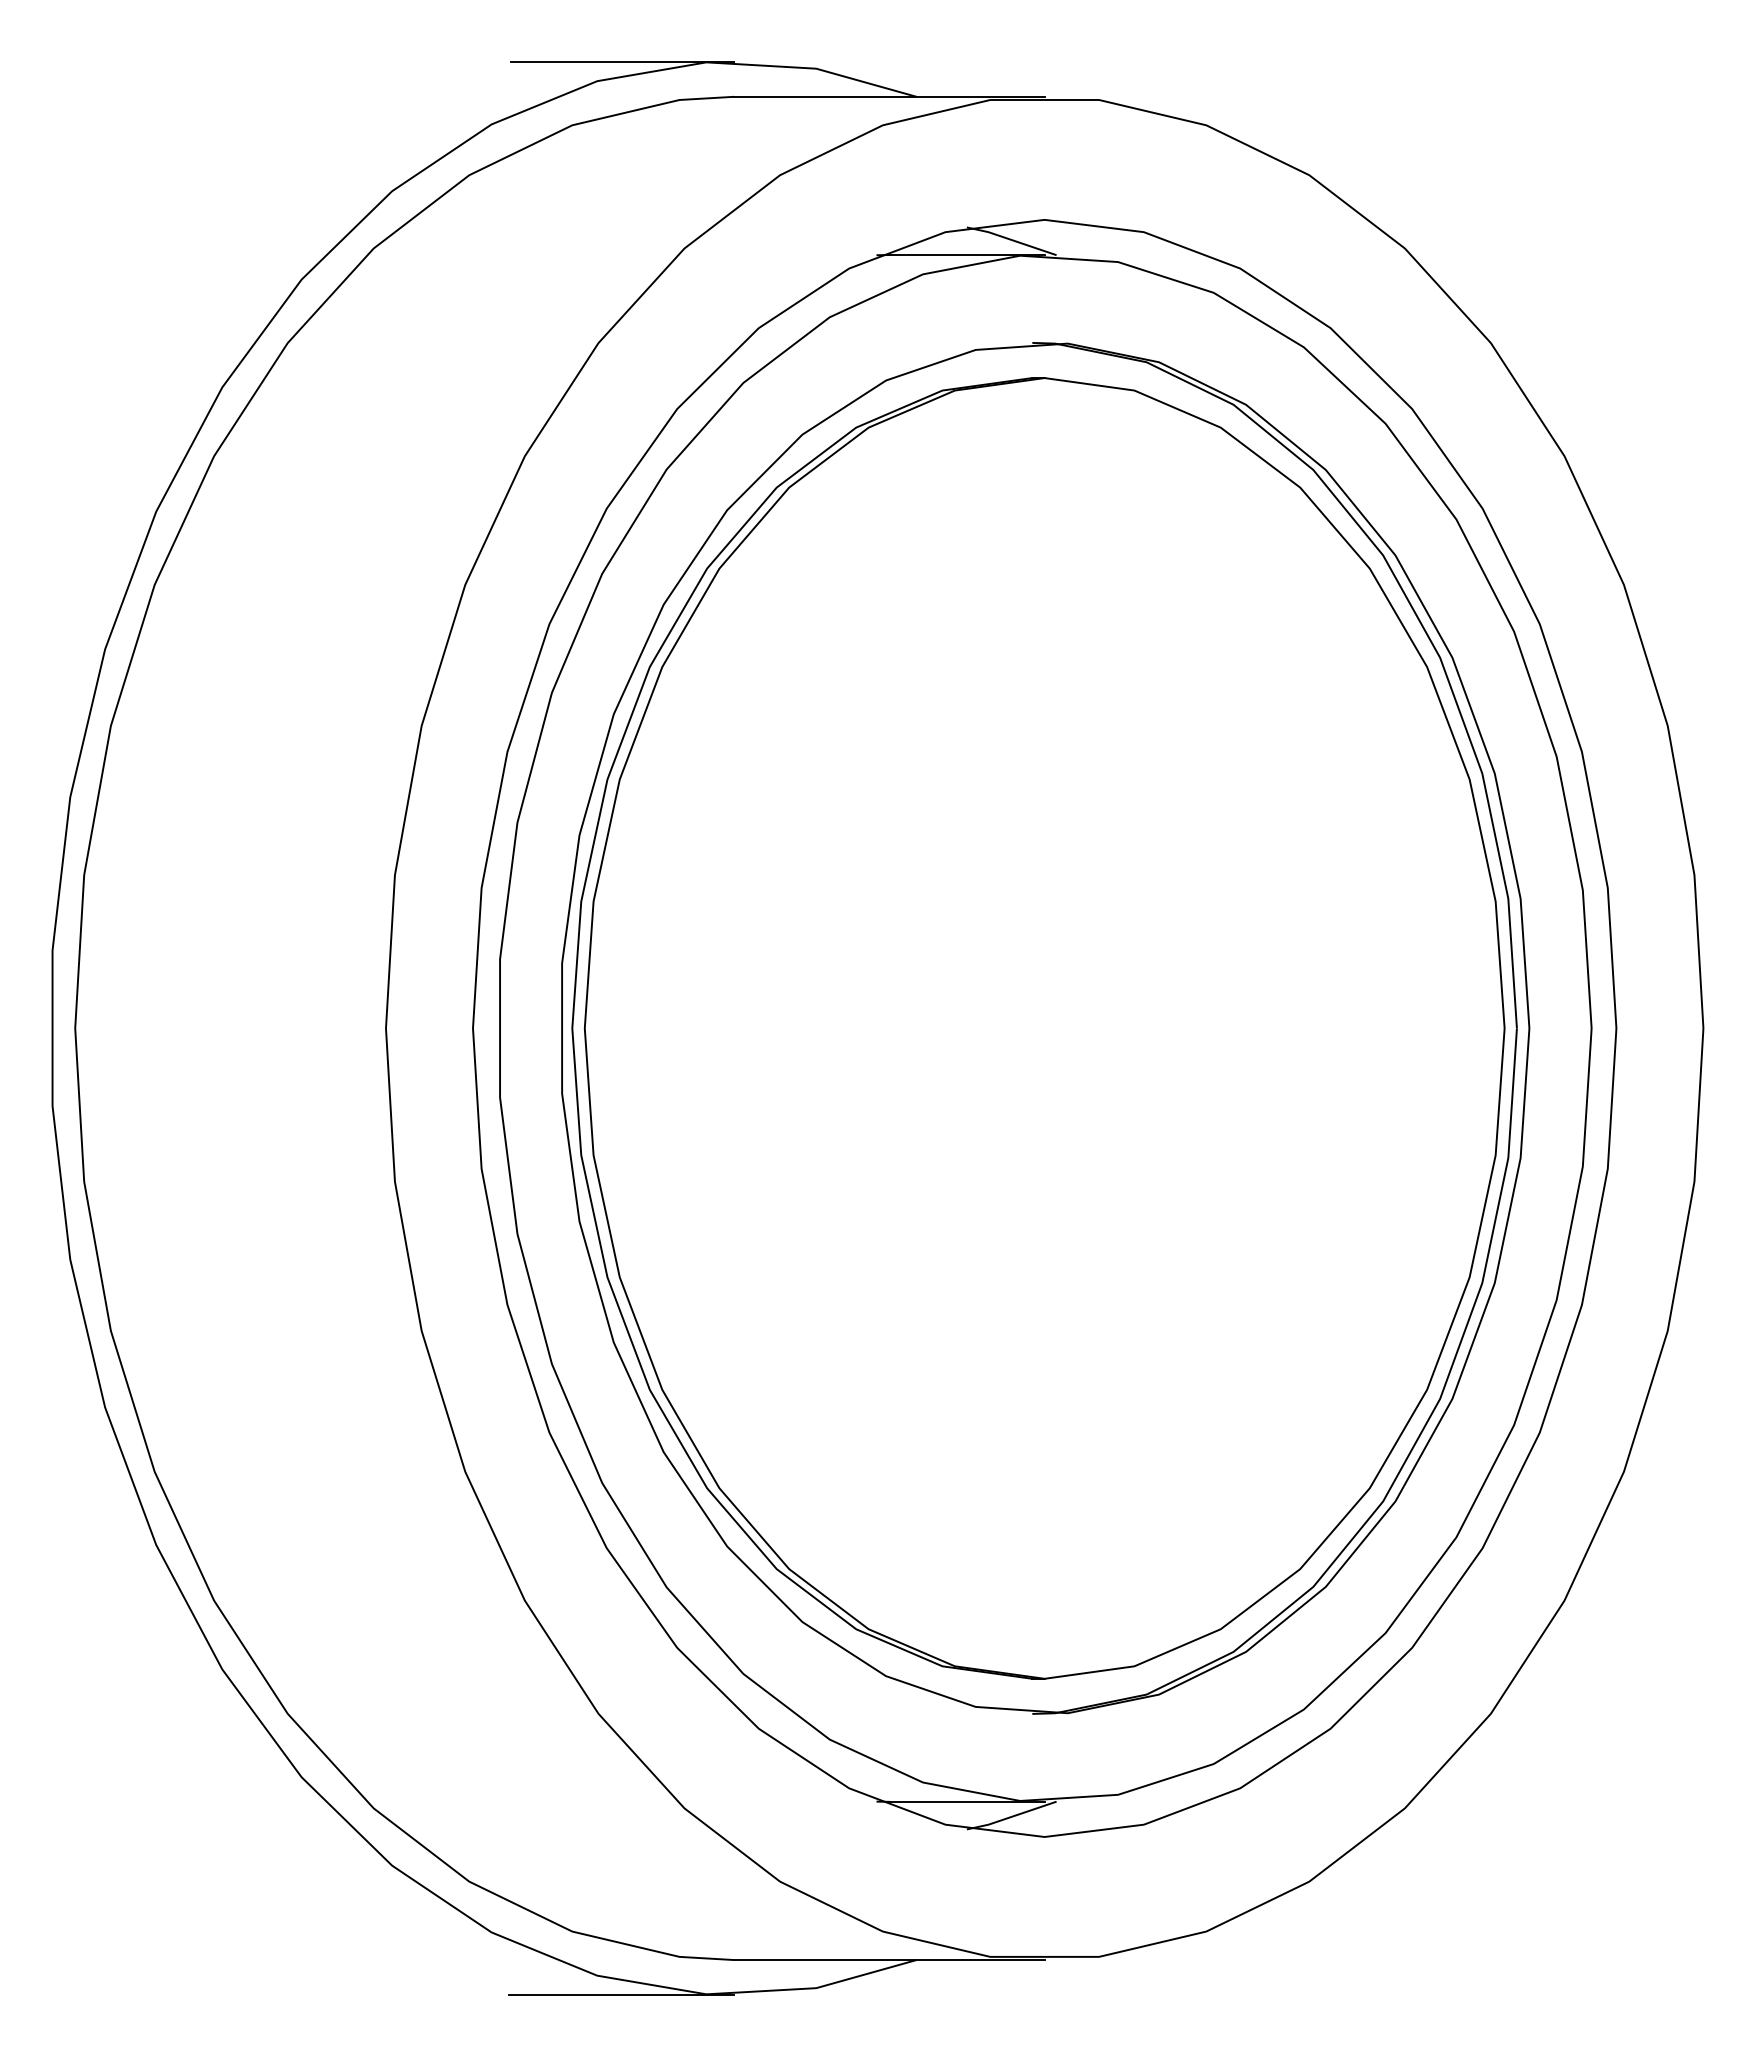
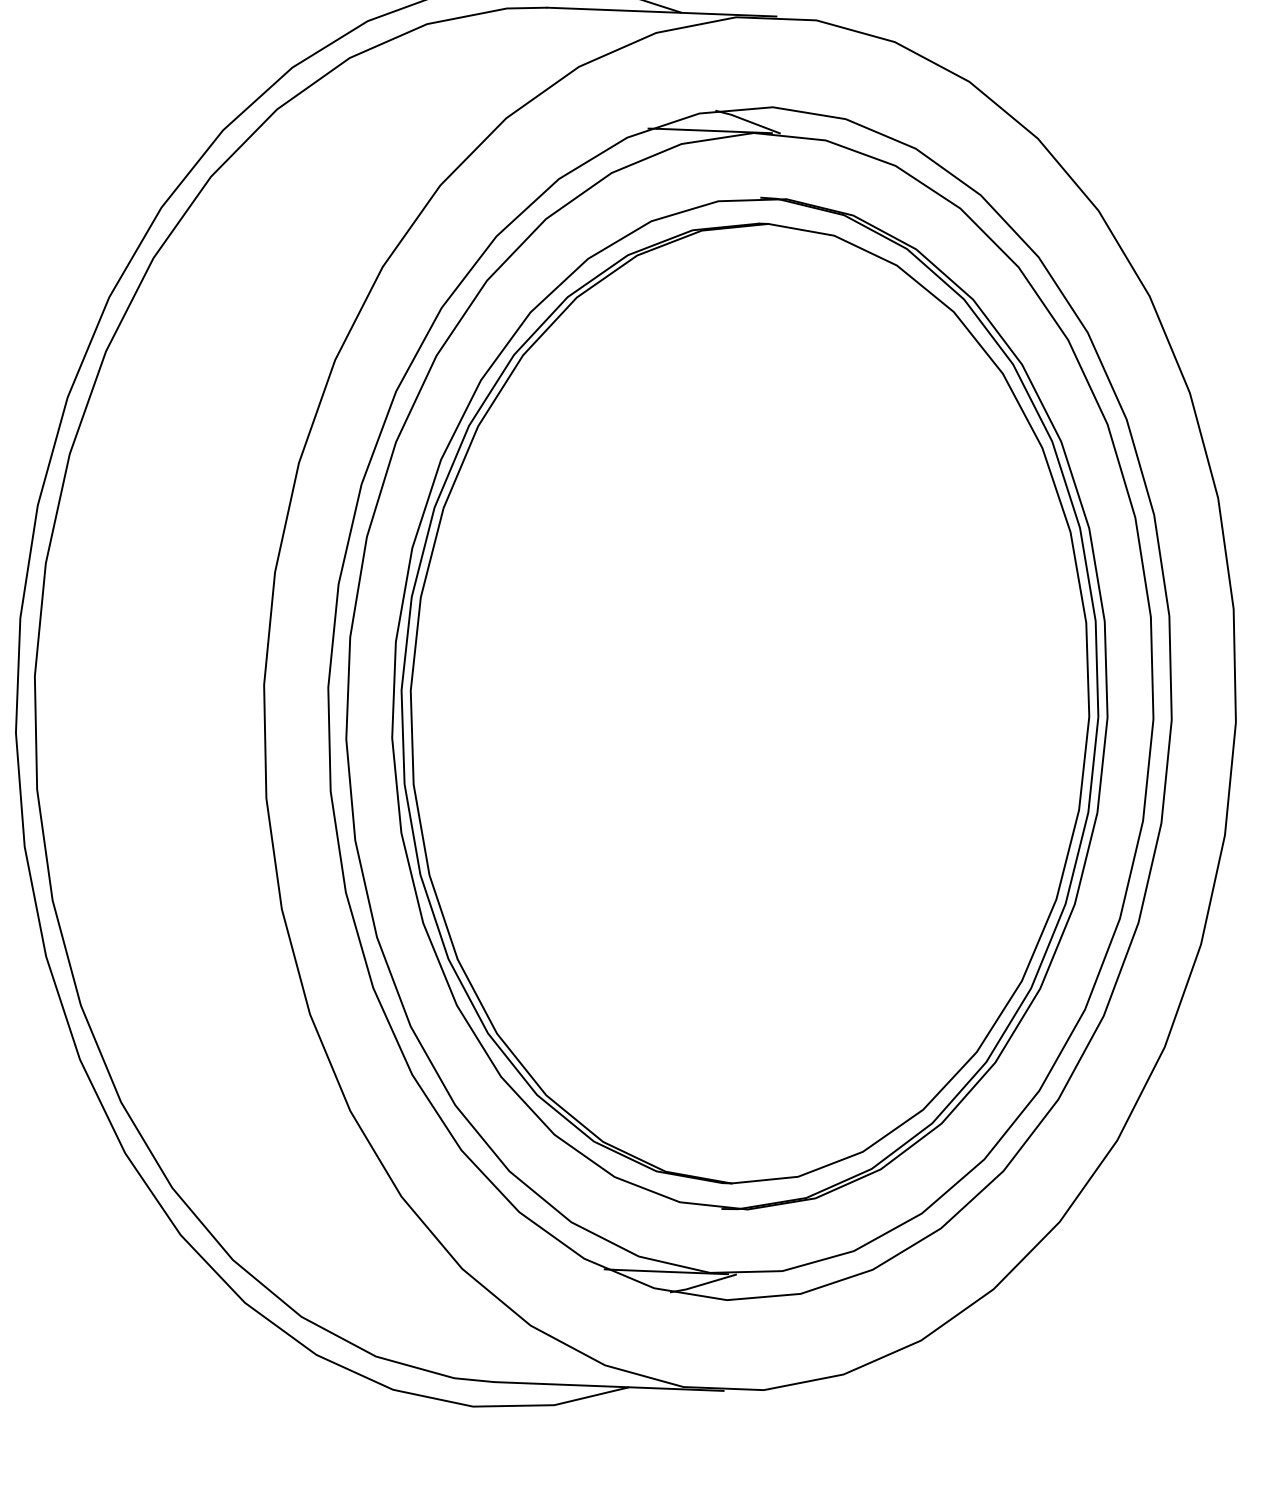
line: (621, 1995) -> (410, 1405), removed

